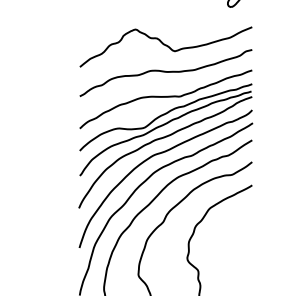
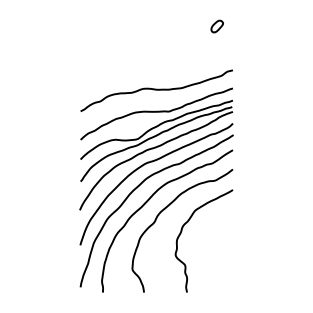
curve: (165, 46) -> (156, 67), removed

